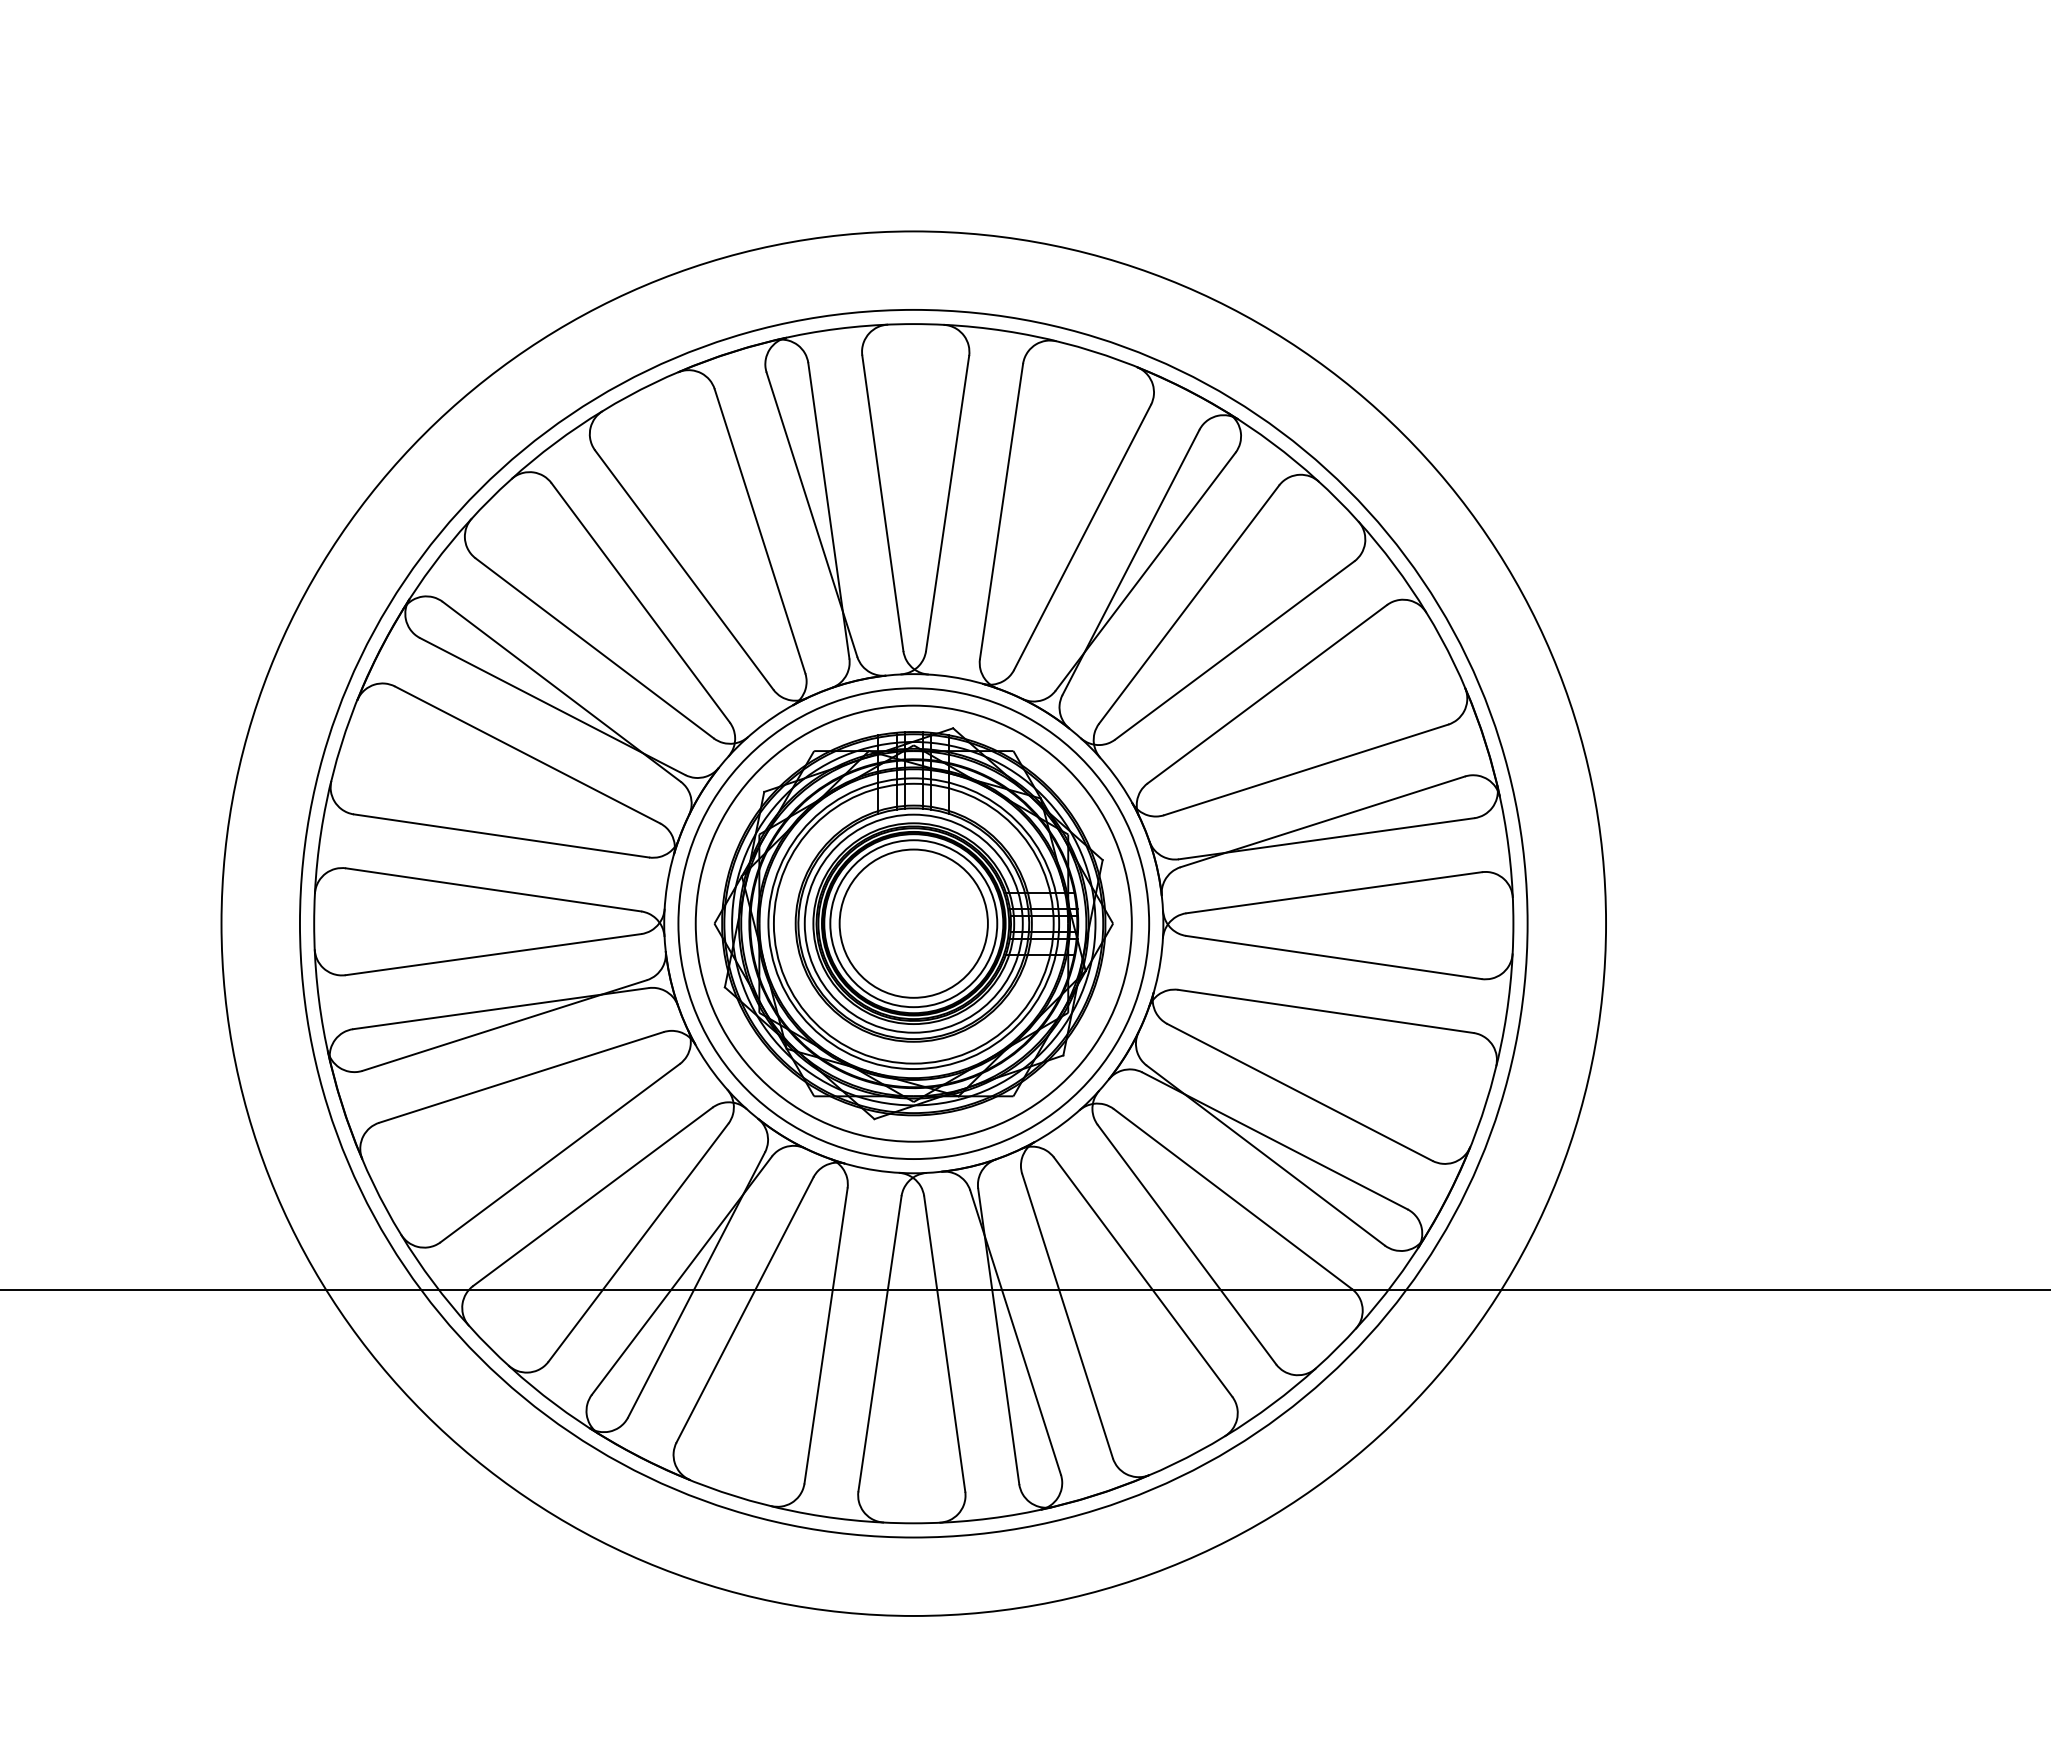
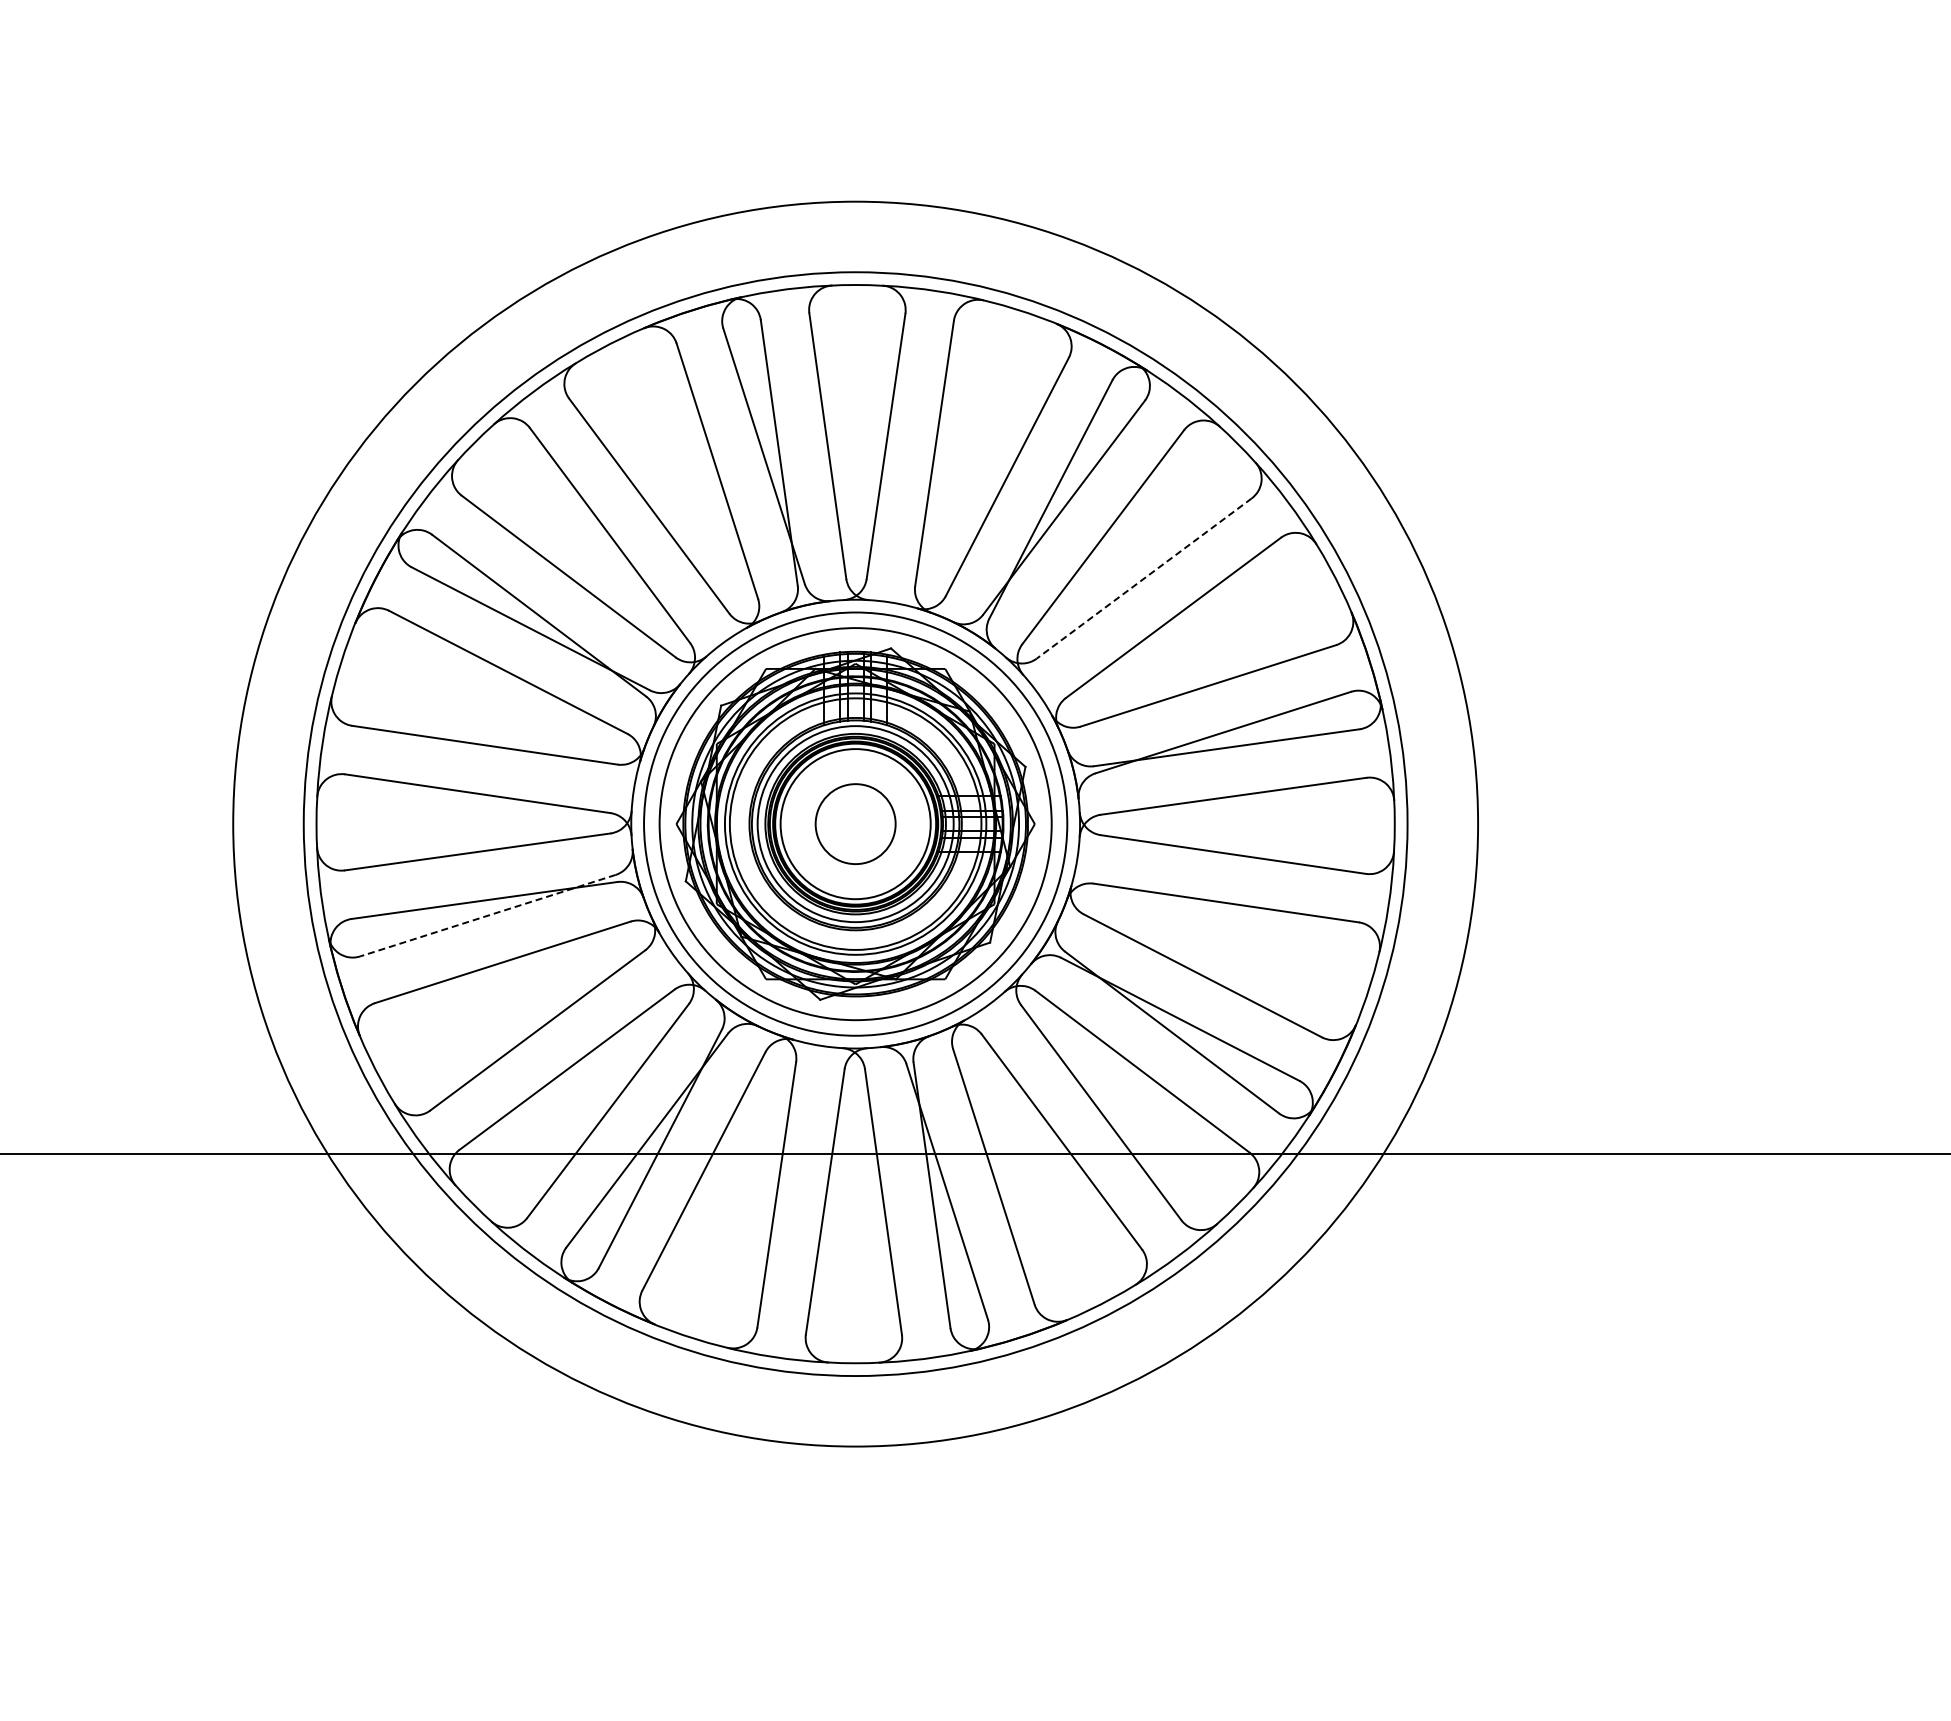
line: (1233, 650) -> (1143, 578), solid -> dashed
circle: (913, 922) -> (855, 823), size x0.6
line: (504, 1025) -> (487, 915), solid -> dashed

